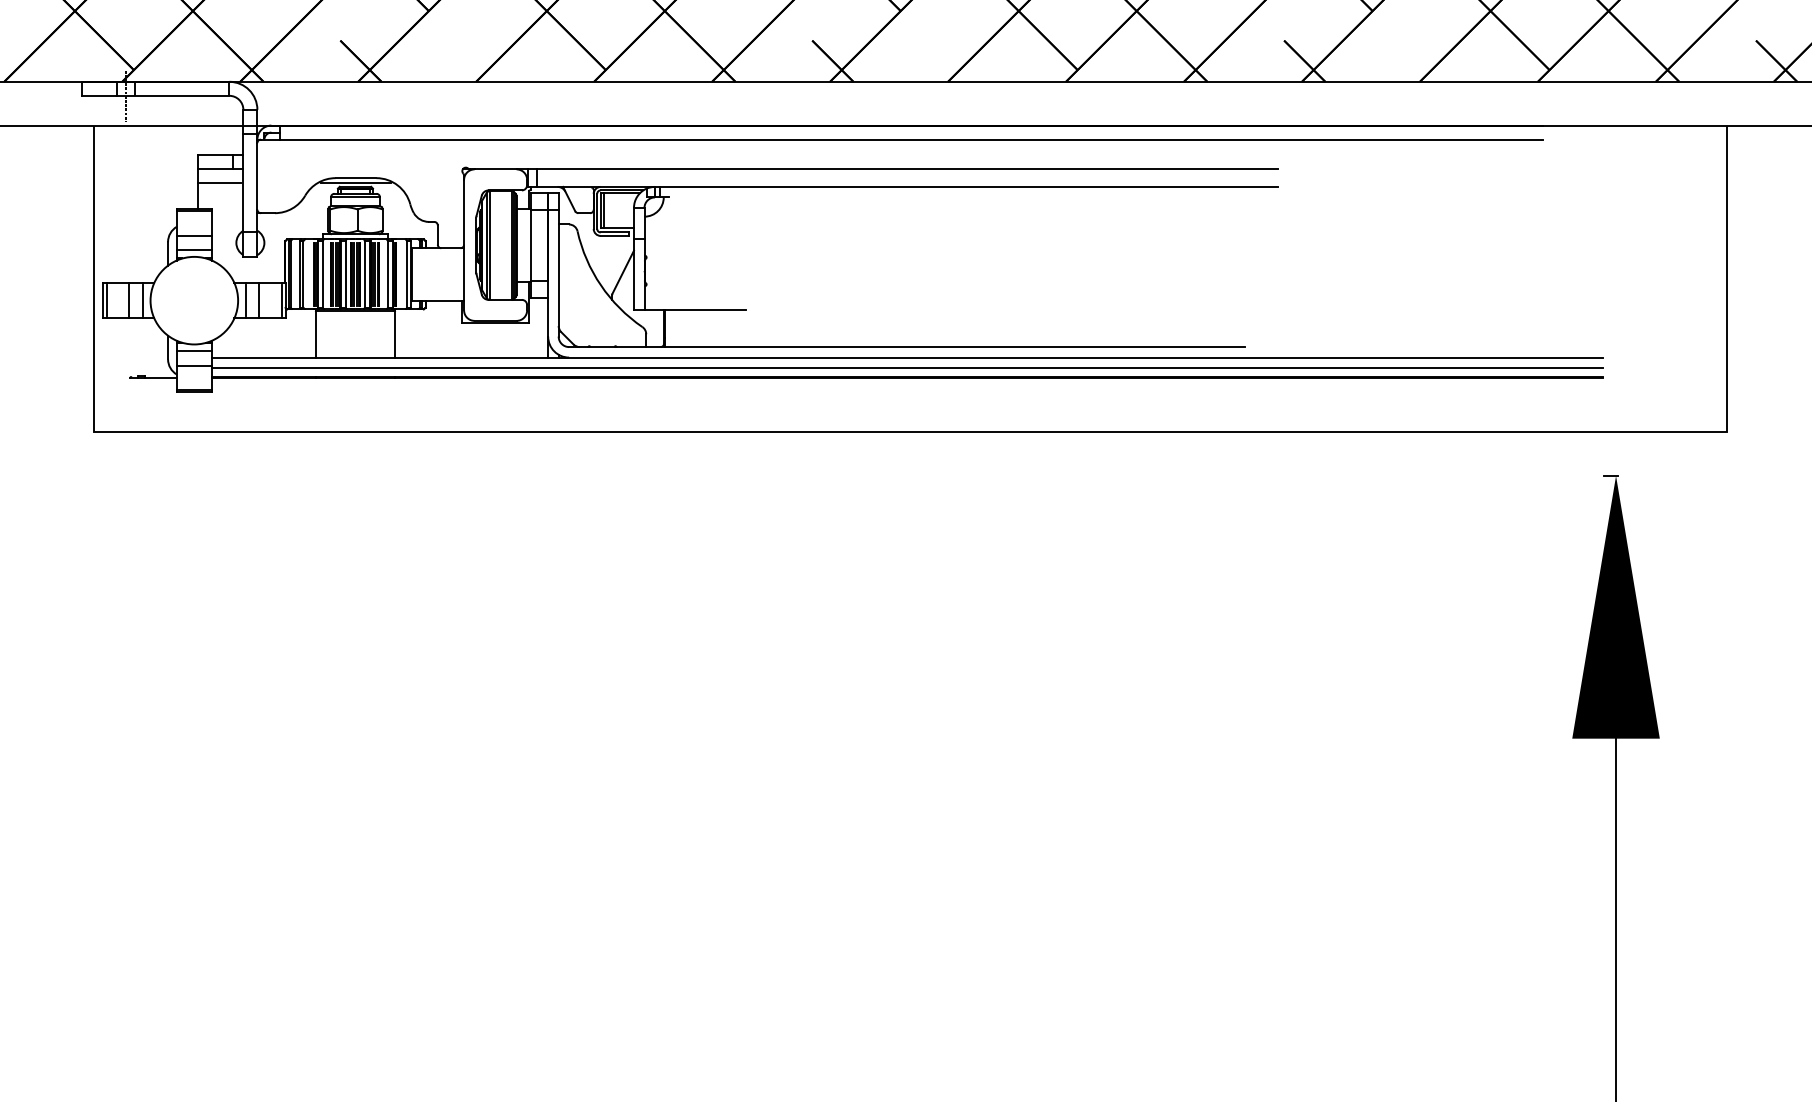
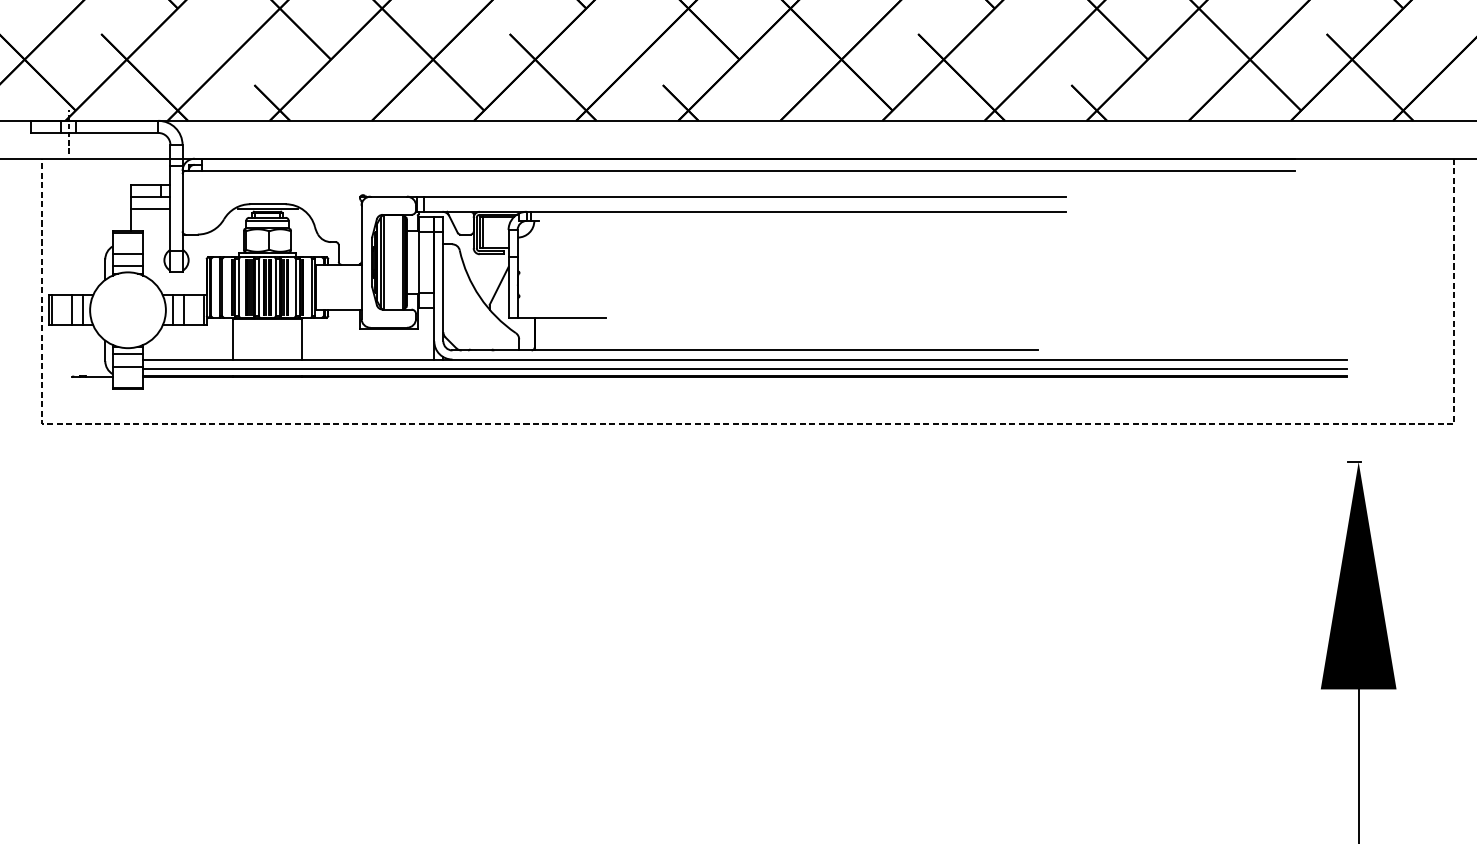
line: (910, 432) -> (747, 424), solid -> dashed

